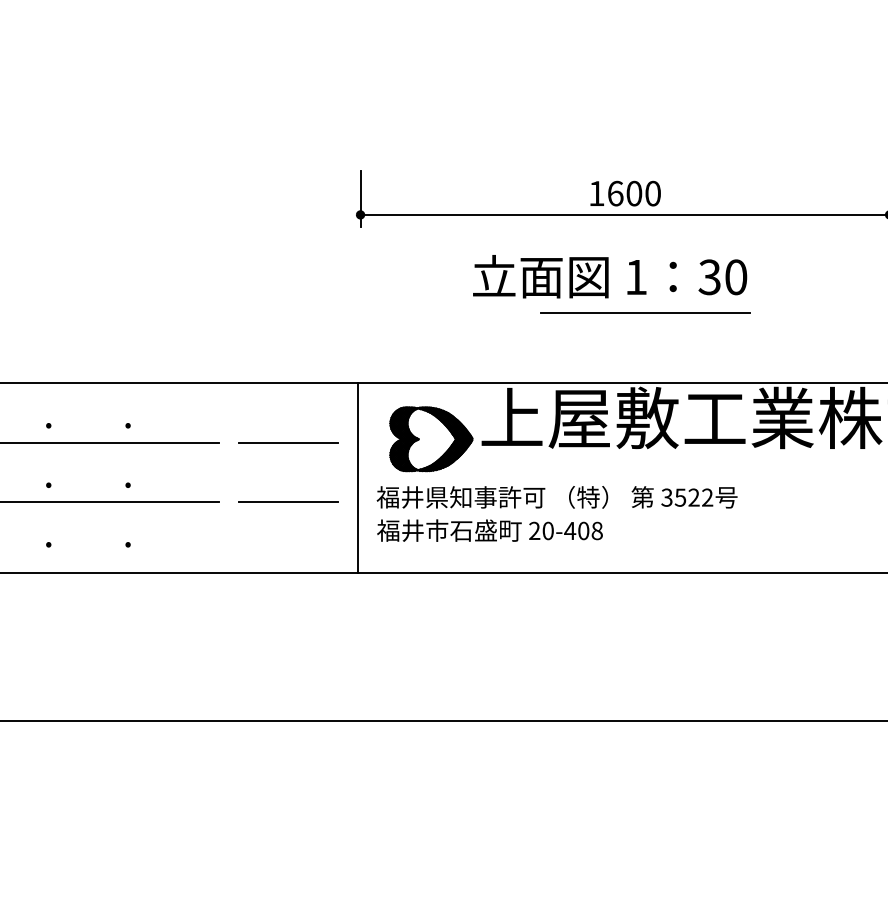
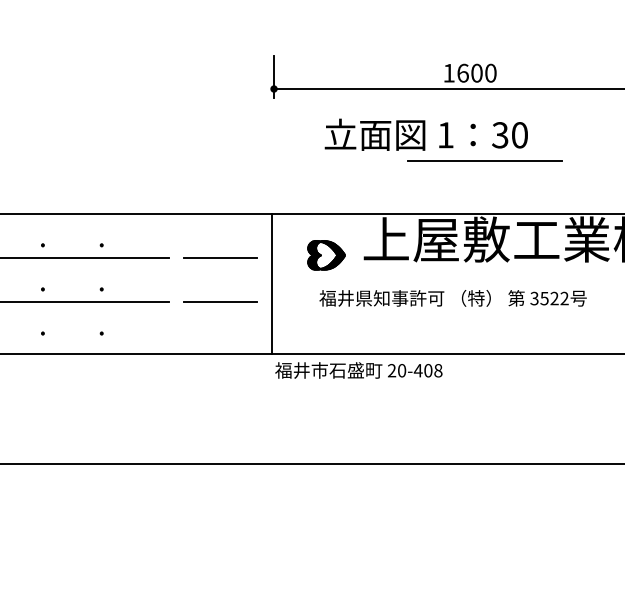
text: (610, 276) -> (426, 134), moved
part: (431, 439) -> (326, 255), size x0.6
text: (556, 497) -> (452, 298), moved
text: (489, 530) -> (358, 370), moved

